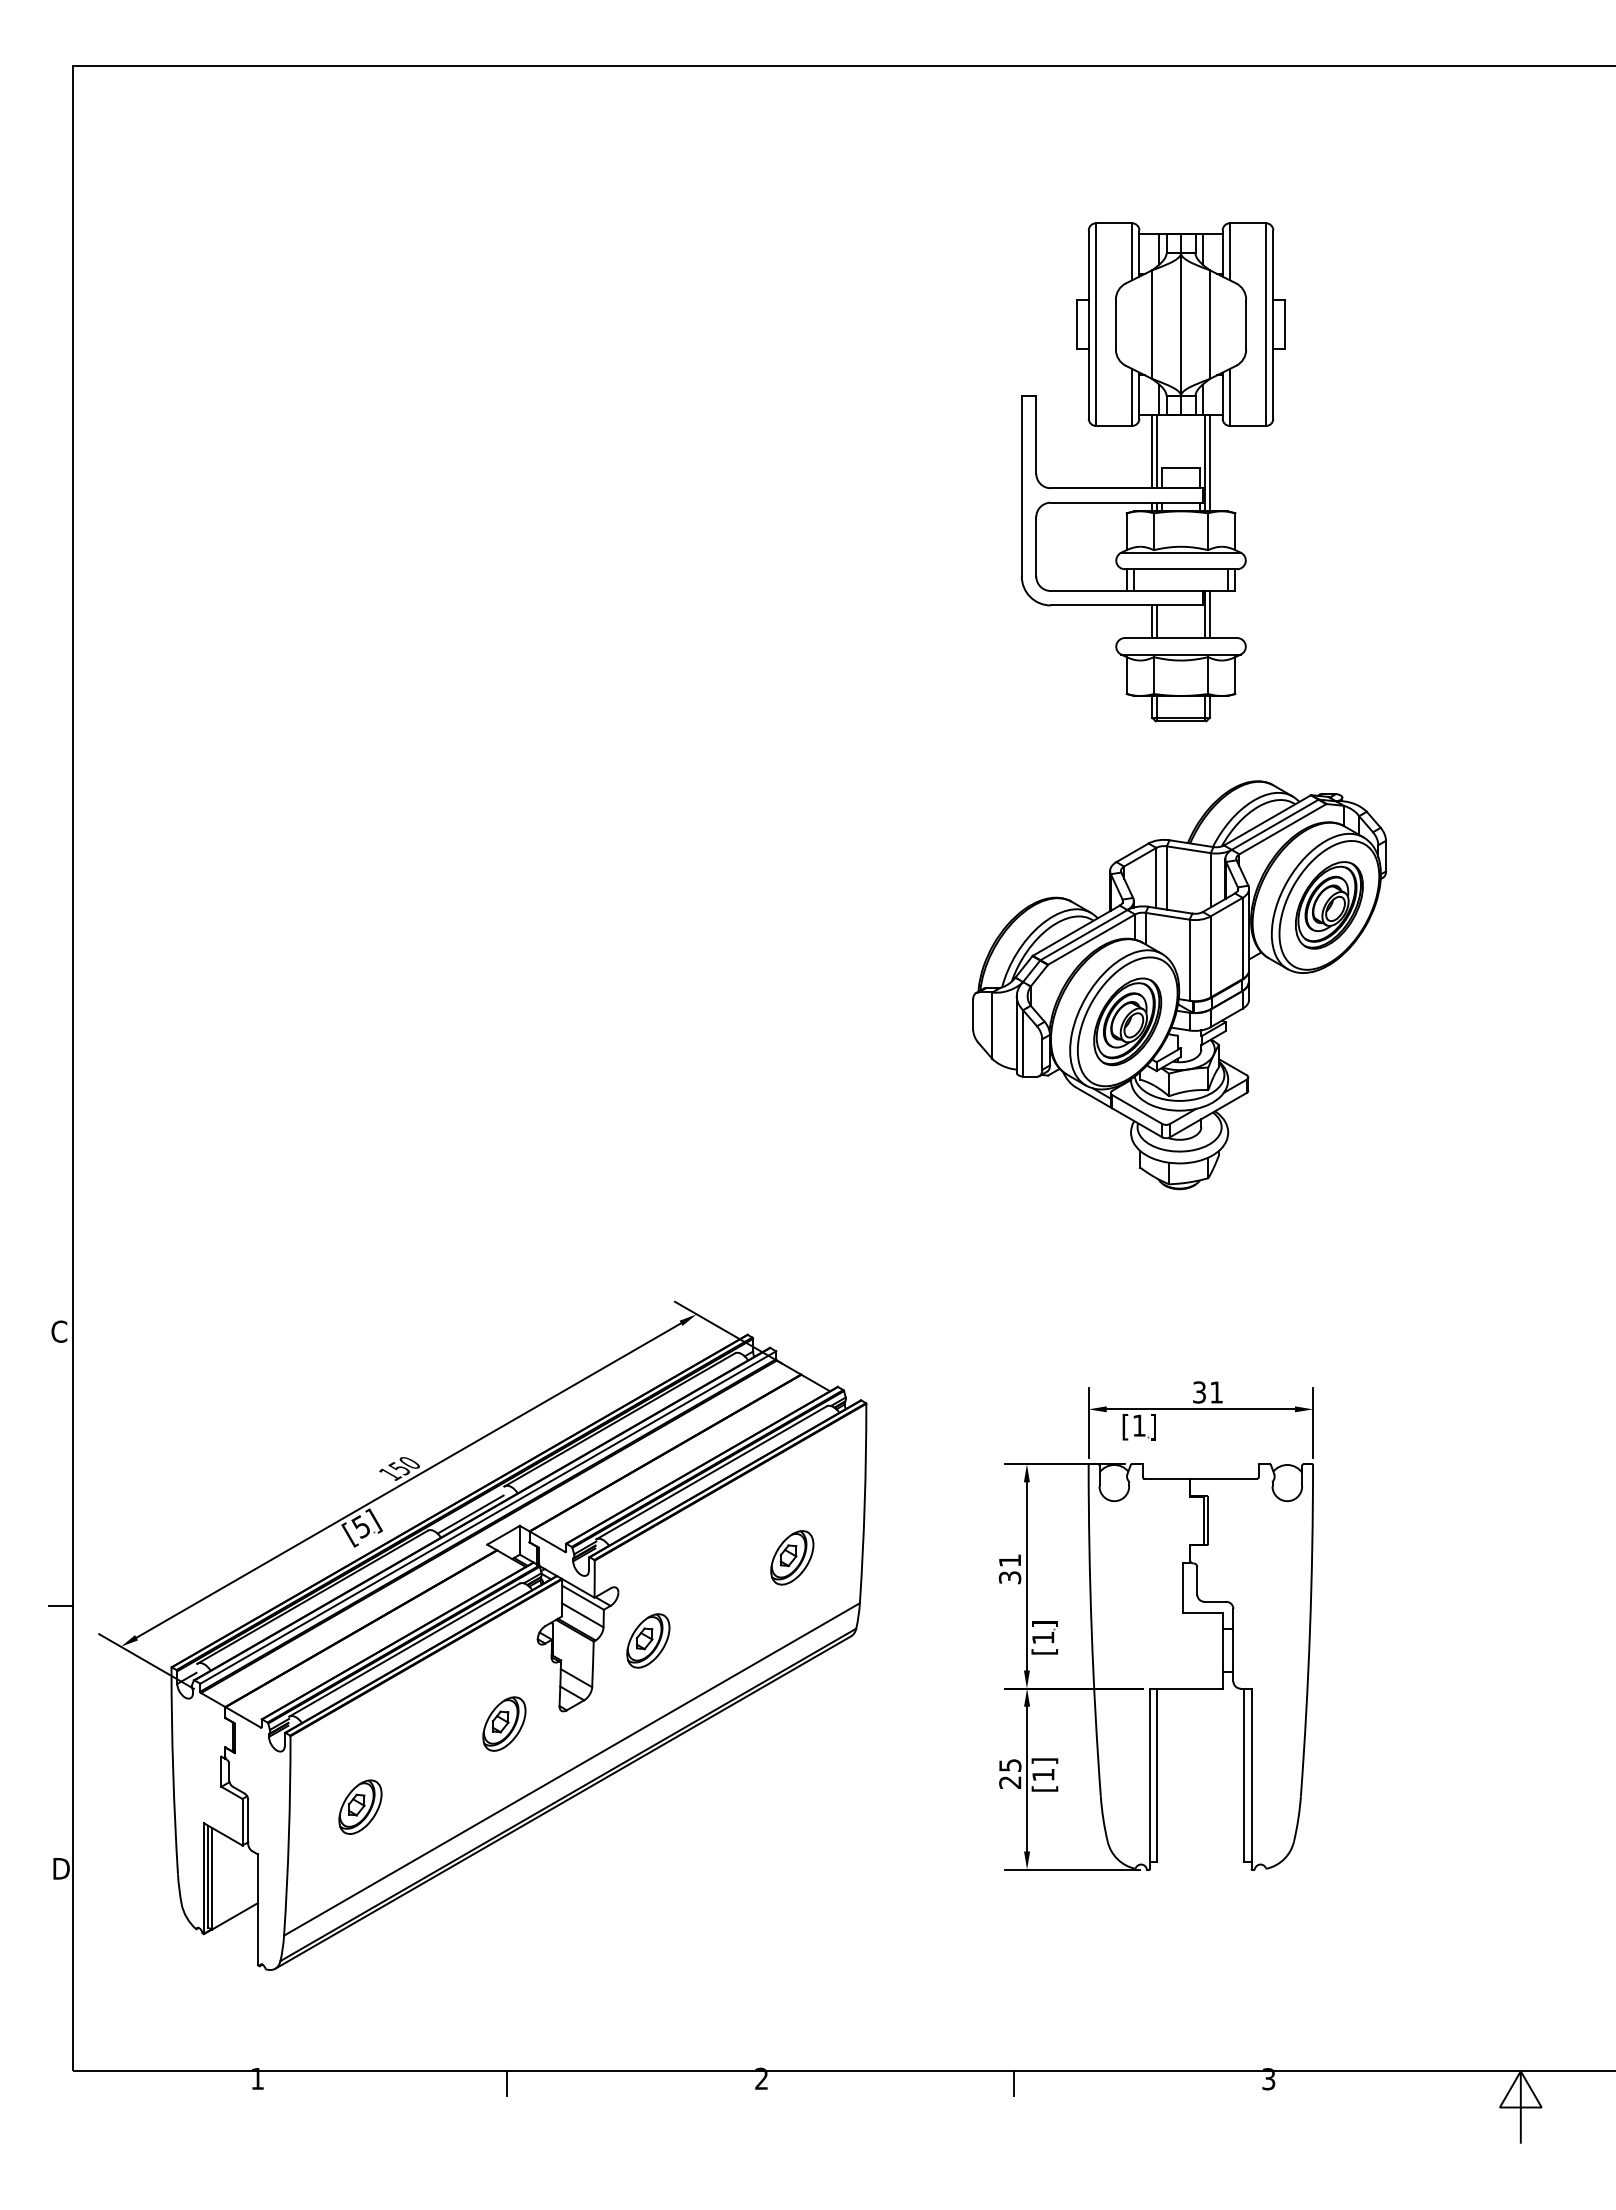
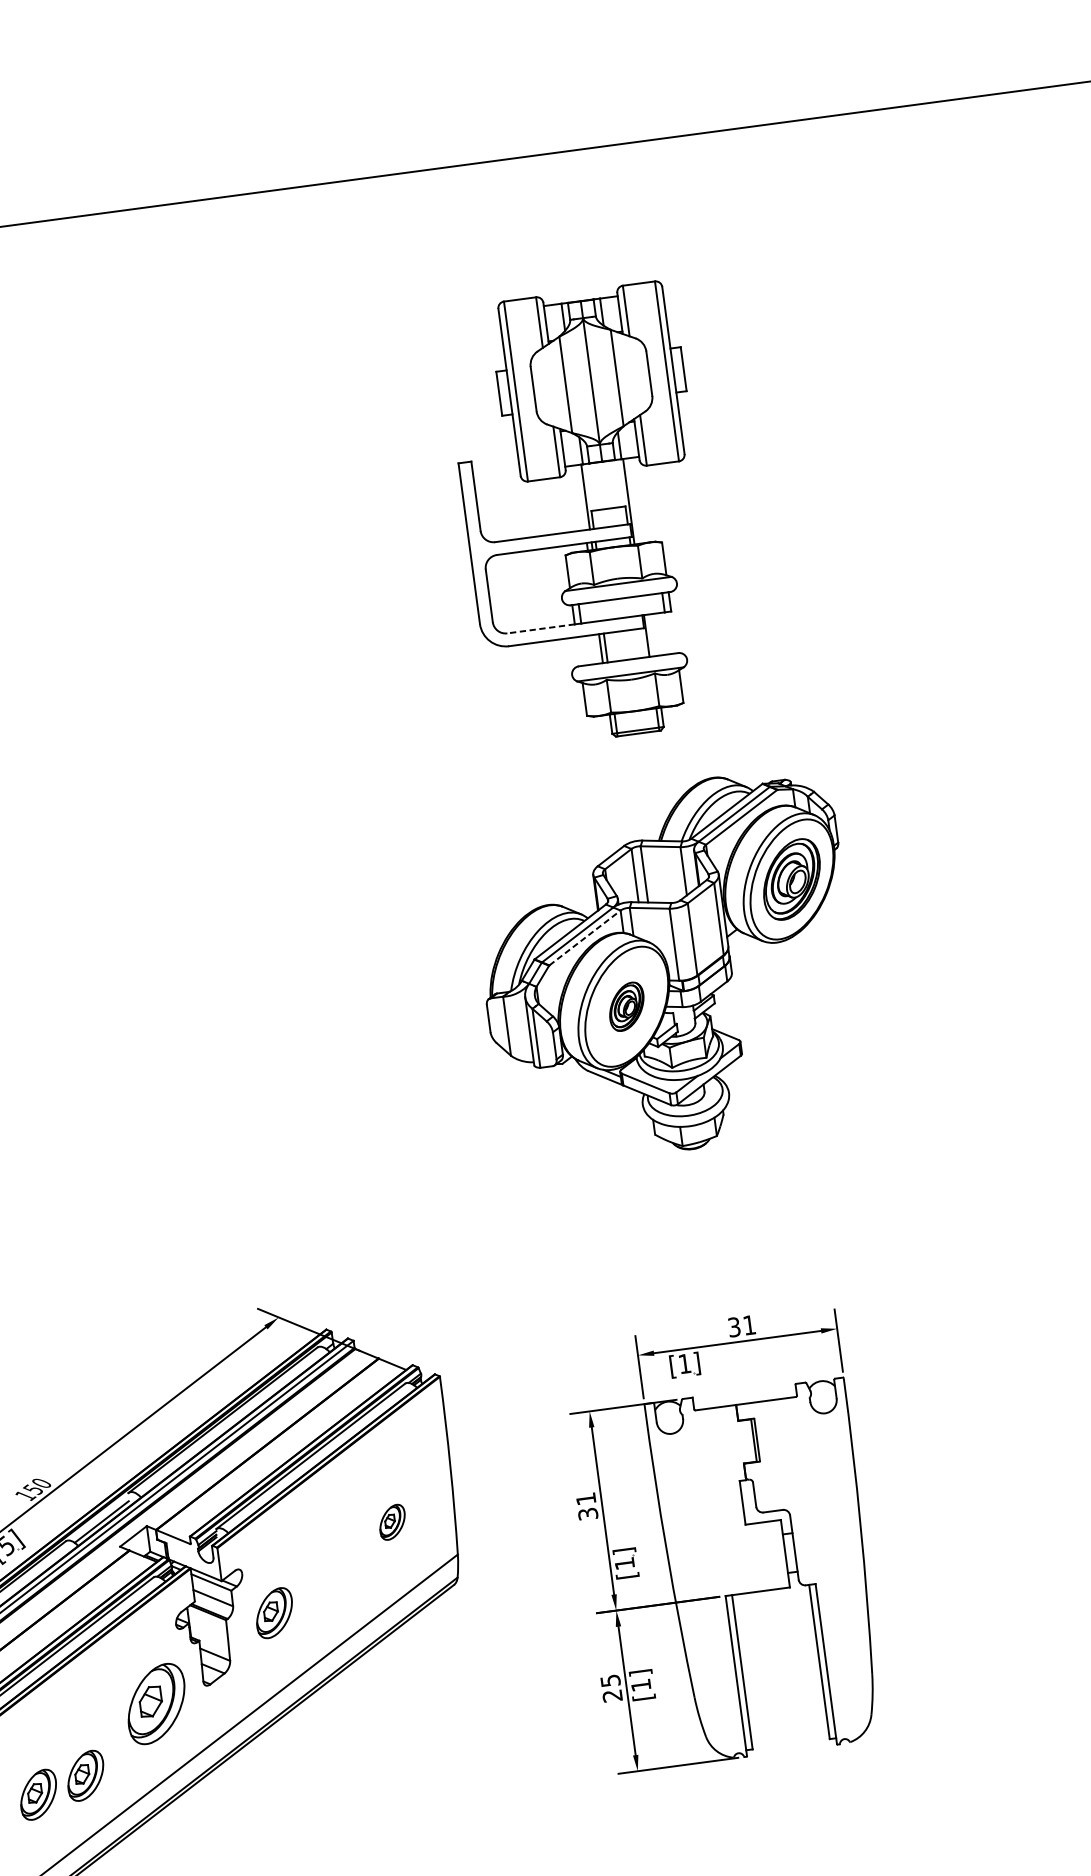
line: (1152, 451) -> (581, 497), removed
line: (1210, 463) -> (634, 501), removed
line: (1088, 591) -> (540, 629), solid -> dashed
line: (1210, 614) -> (651, 635), removed
line: (1092, 939) -> (585, 937), solid -> dashed
part: (1127, 1021) -> (626, 1006), size x0.6
part: (792, 1557) -> (392, 1521), size x0.7
part: (504, 1723) -> (156, 1703), size x1.6
part: (415, 1792) -> (85, 1775), added

